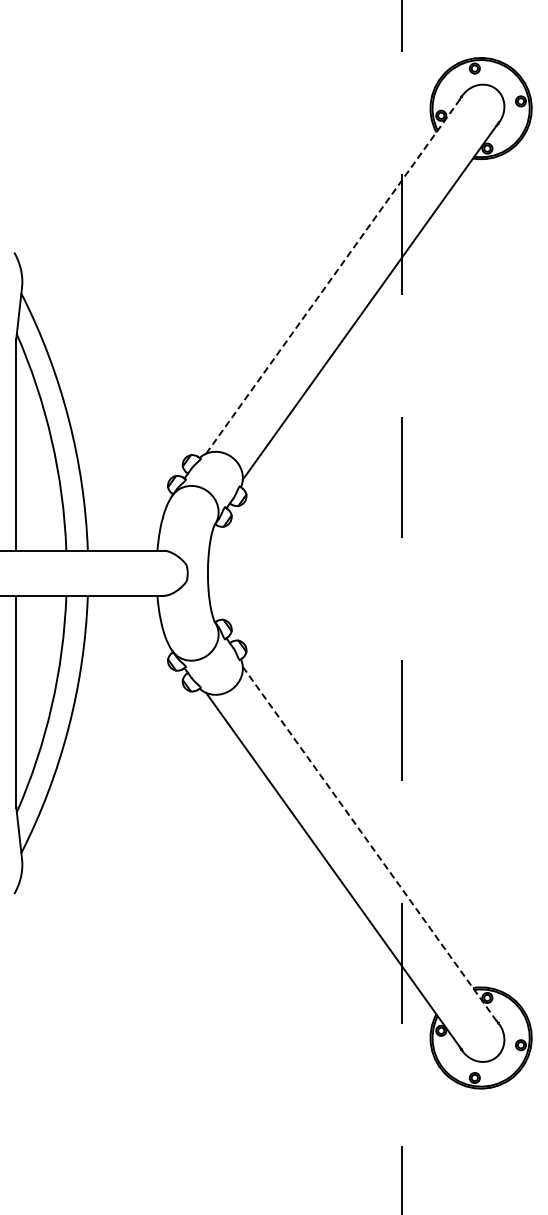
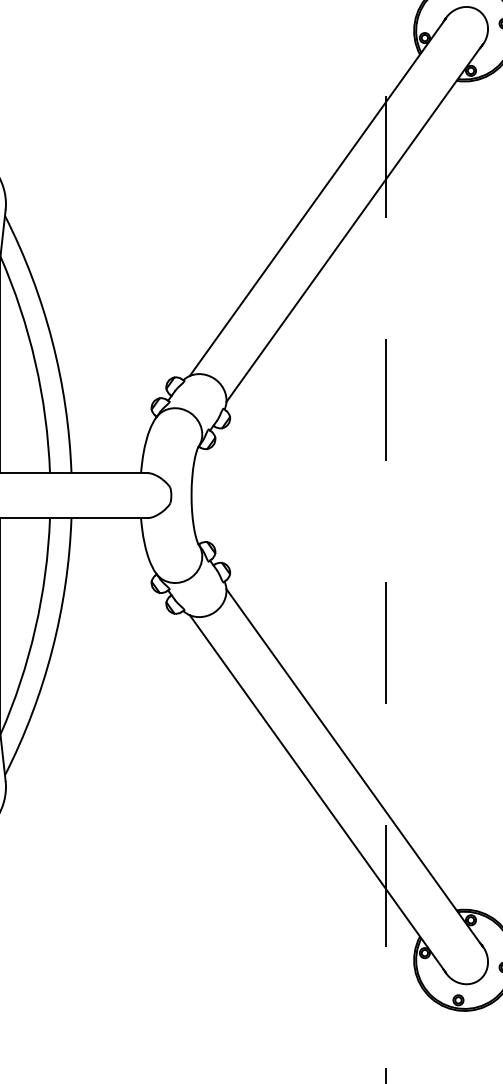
line: (334, 274) -> (318, 196), dashed -> solid
line: (371, 846) -> (355, 768), dashed -> solid

